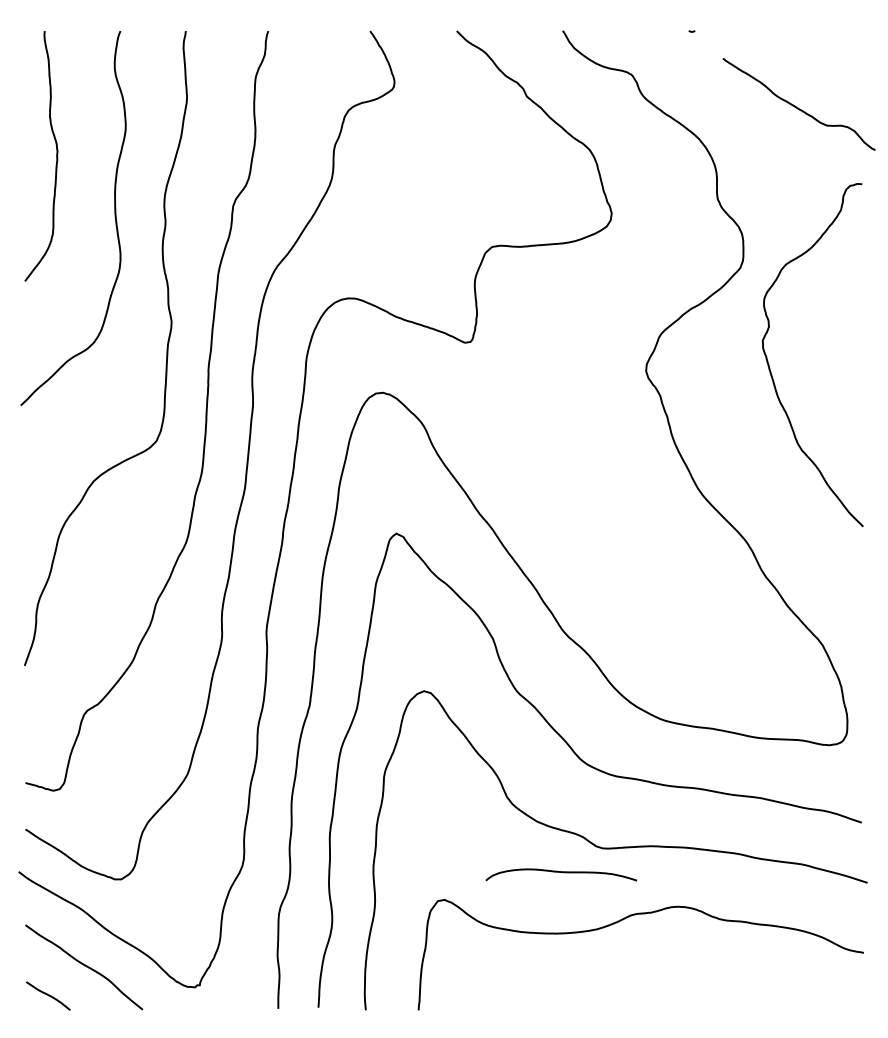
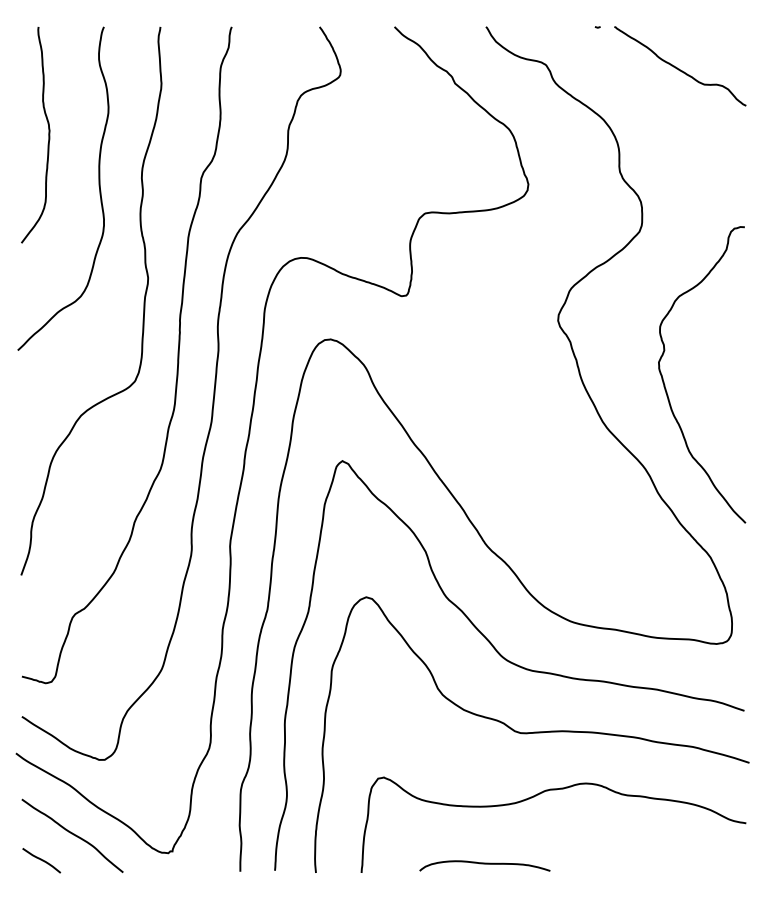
curve: (798, 106) -> (679, 68), moved
curve: (770, 366) -> (665, 384), moved
curve: (560, 873) -> (484, 864), moved

